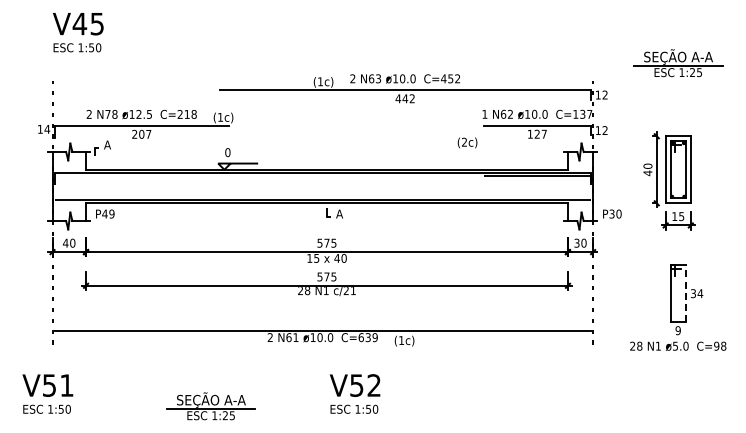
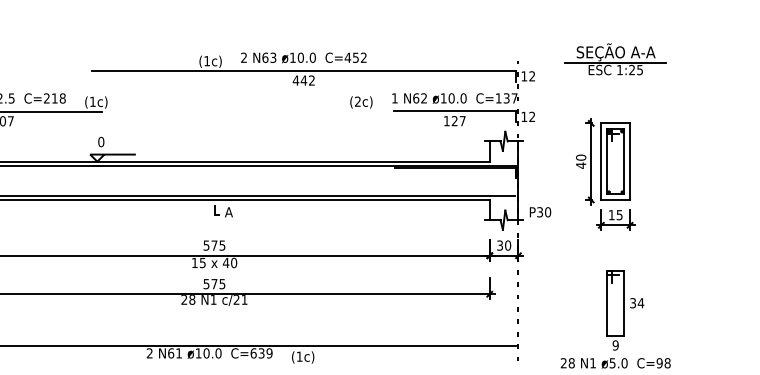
part: (678, 63) -> (616, 59), moved
text: (467, 142) -> (361, 101), moved
line: (685, 293) -> (624, 303), dashed -> solid

